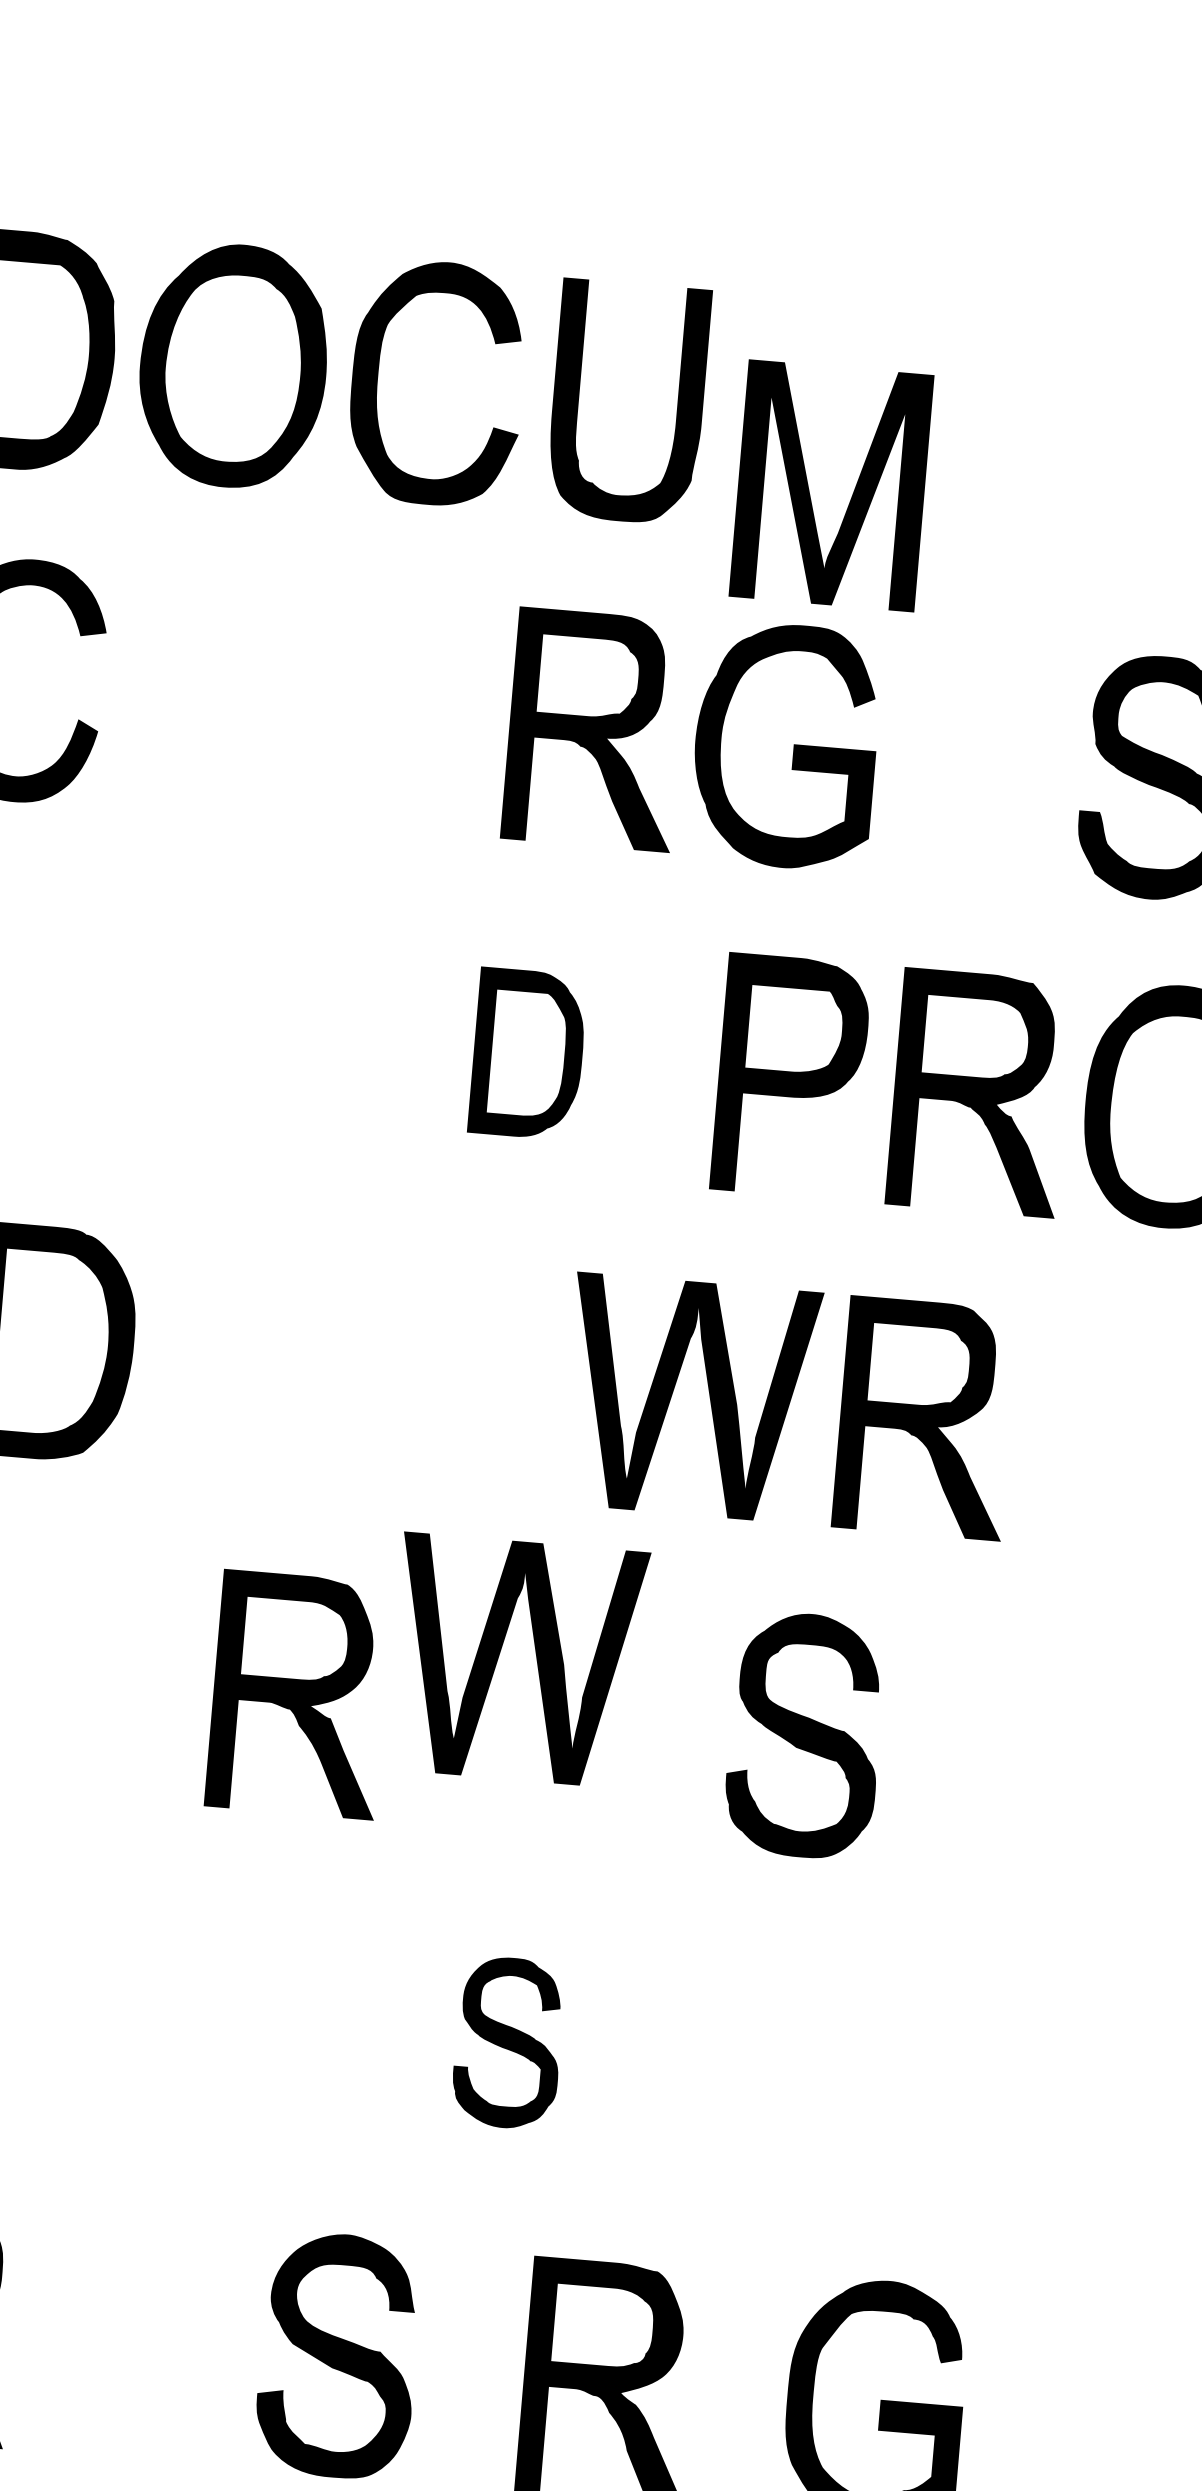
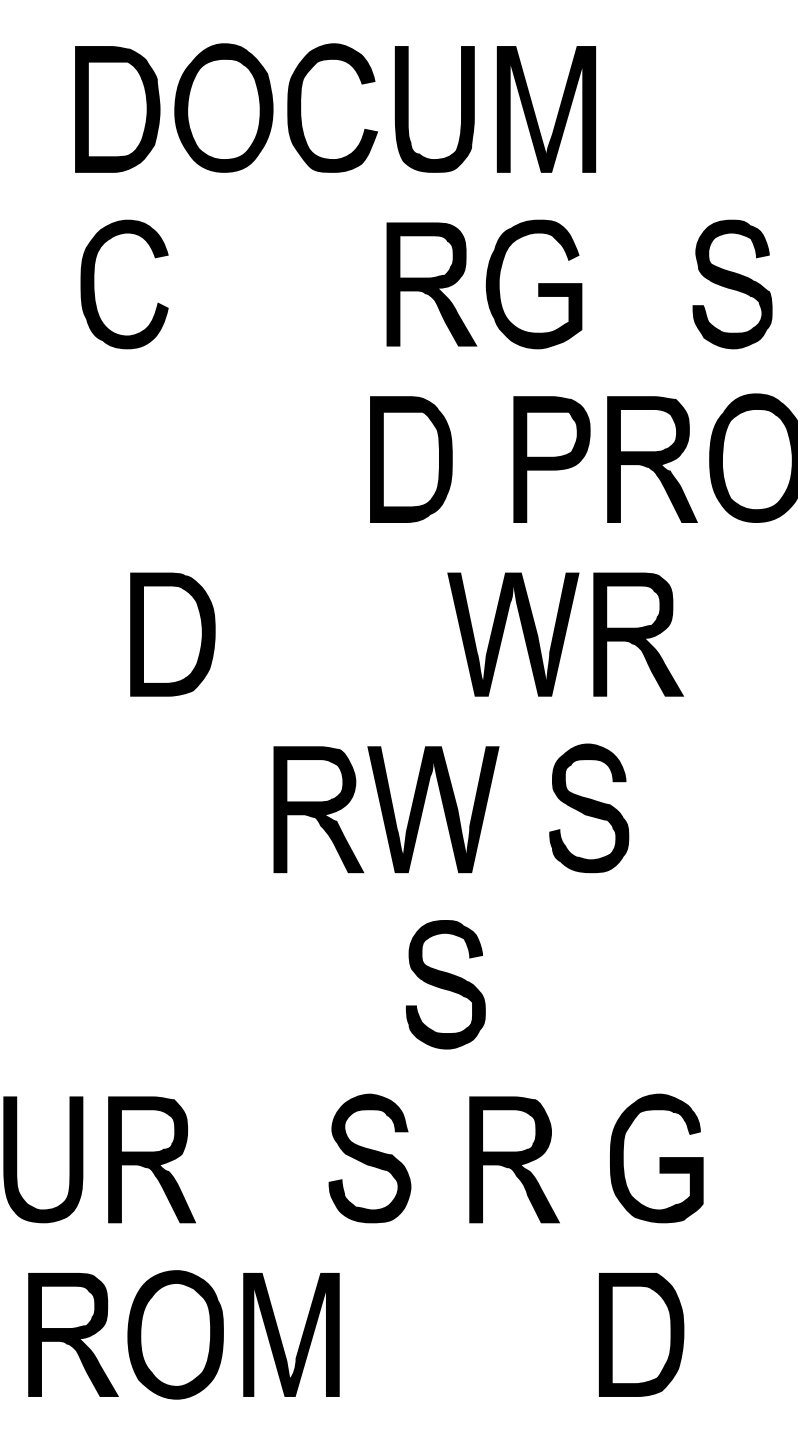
part: (810, 491) -> (535, 113), moved
part: (528, 1054) -> (411, 459), size x1.43
part: (535, 1654) -> (442, 805), moved
part: (507, 2042) -> (445, 984), size x1.43

